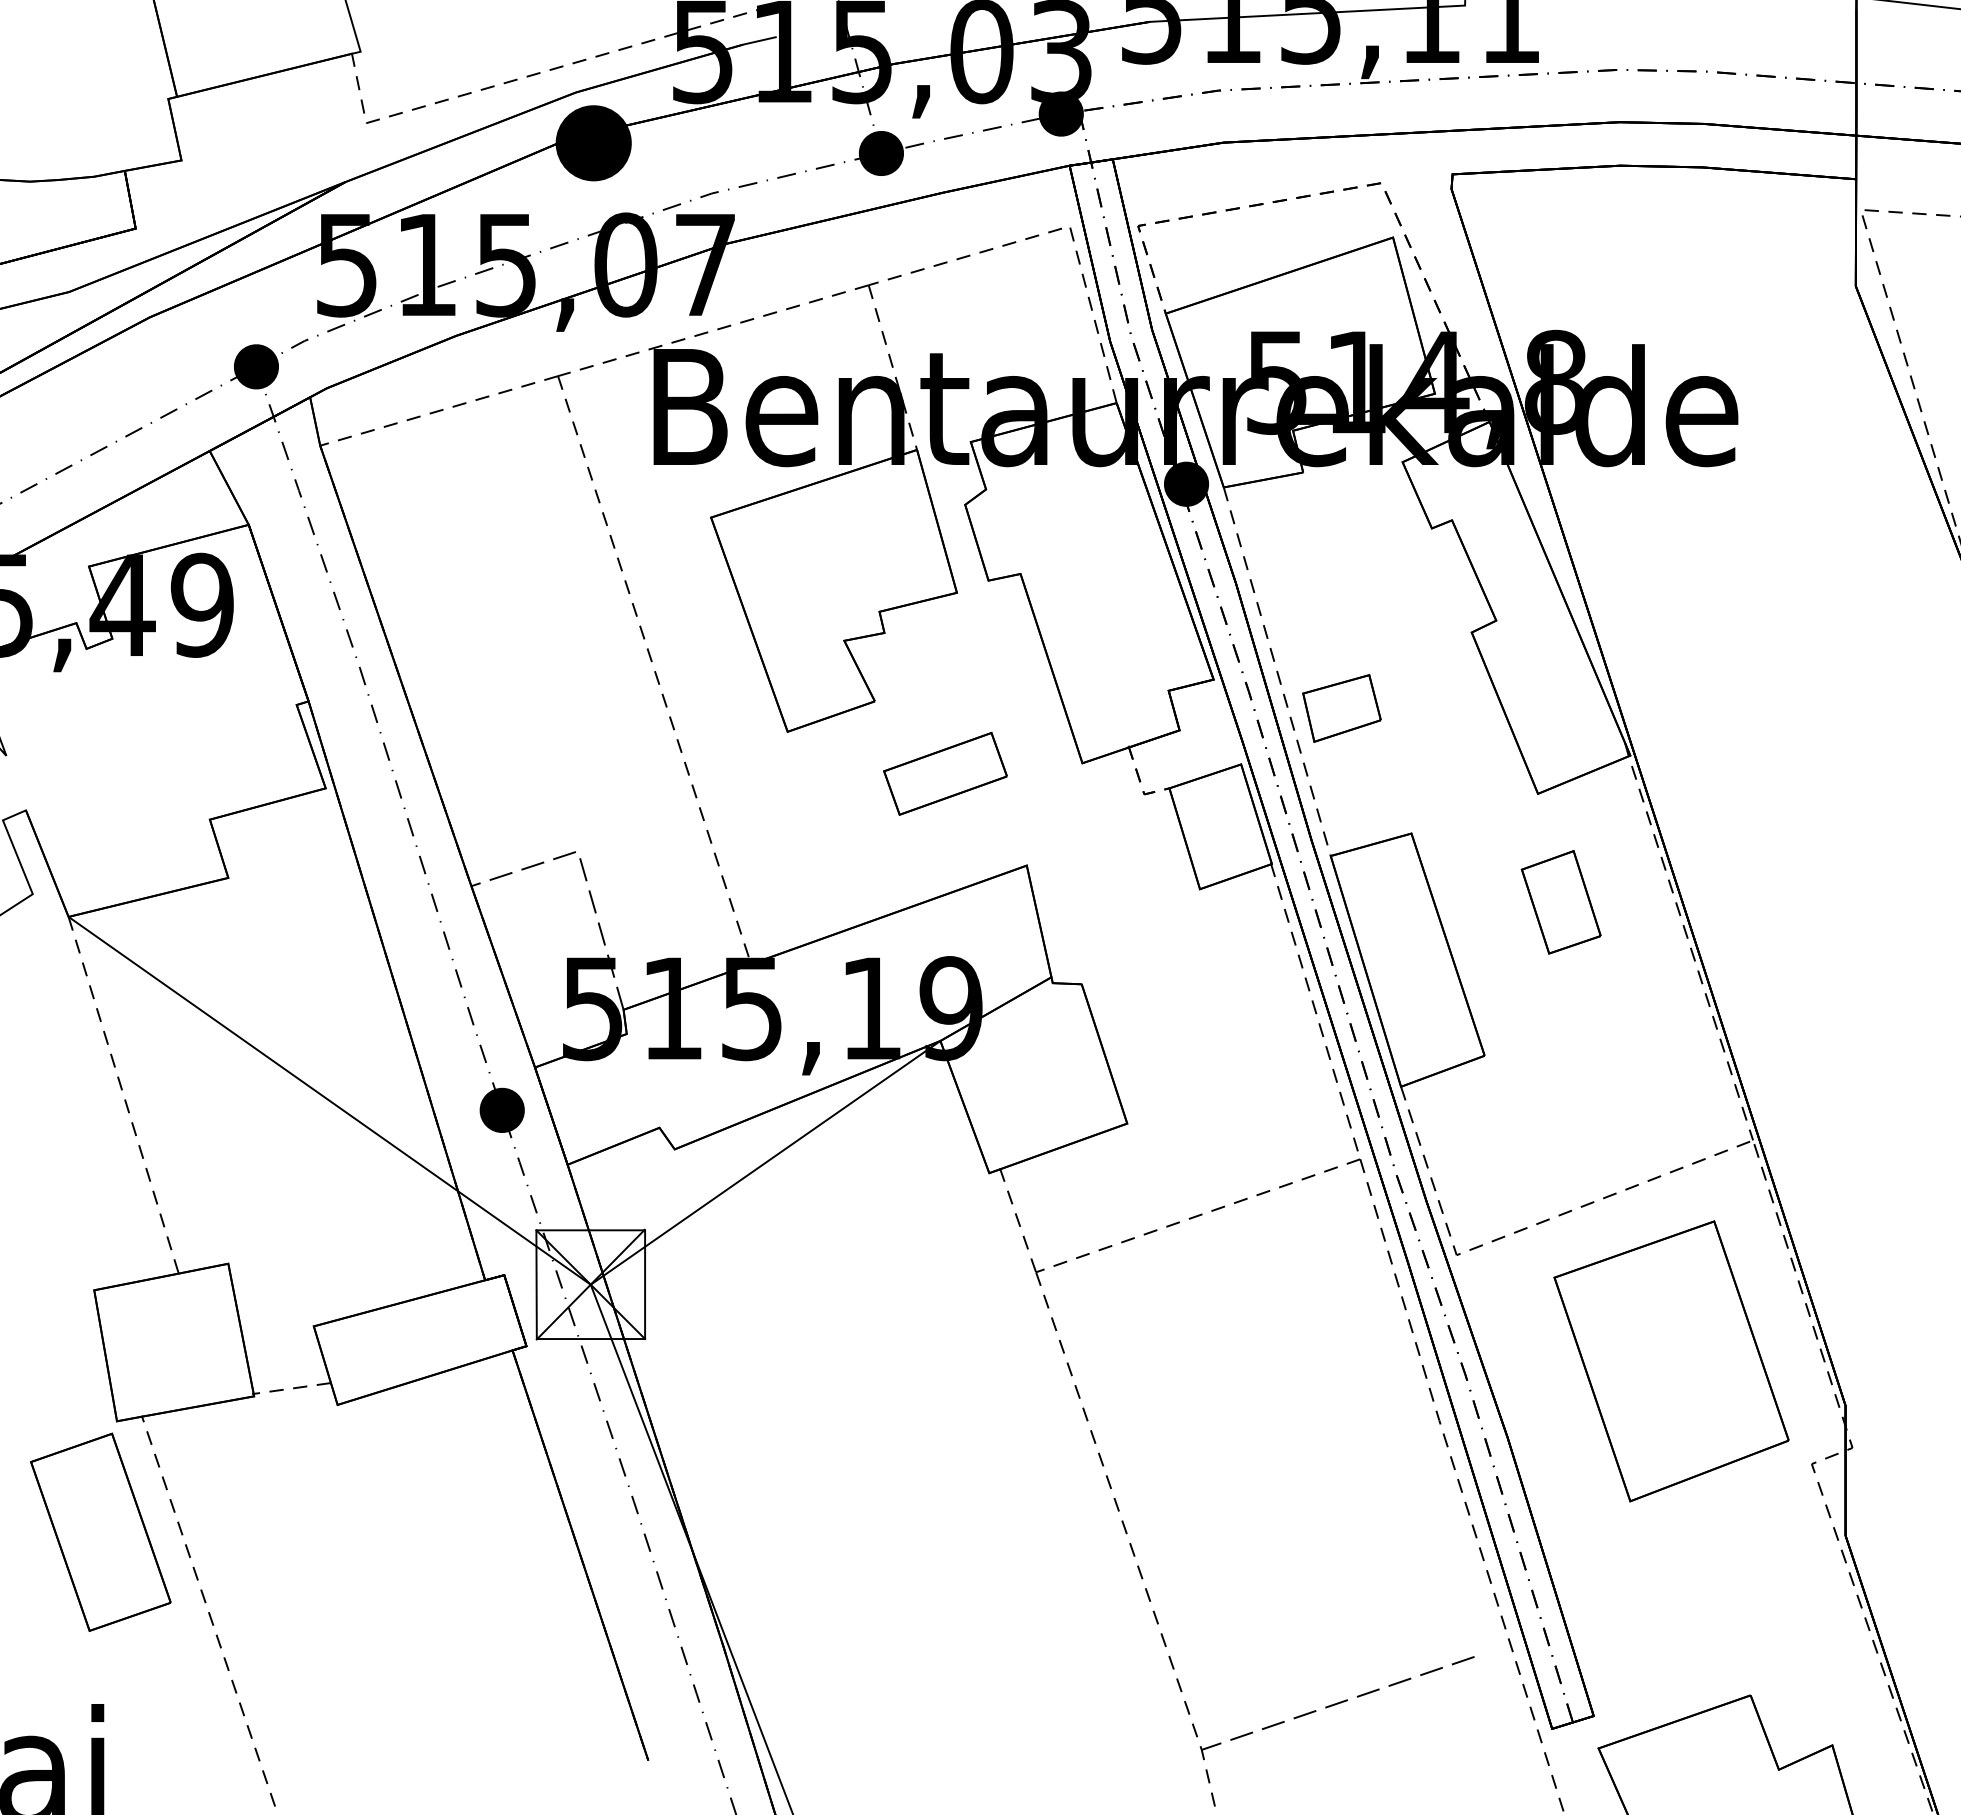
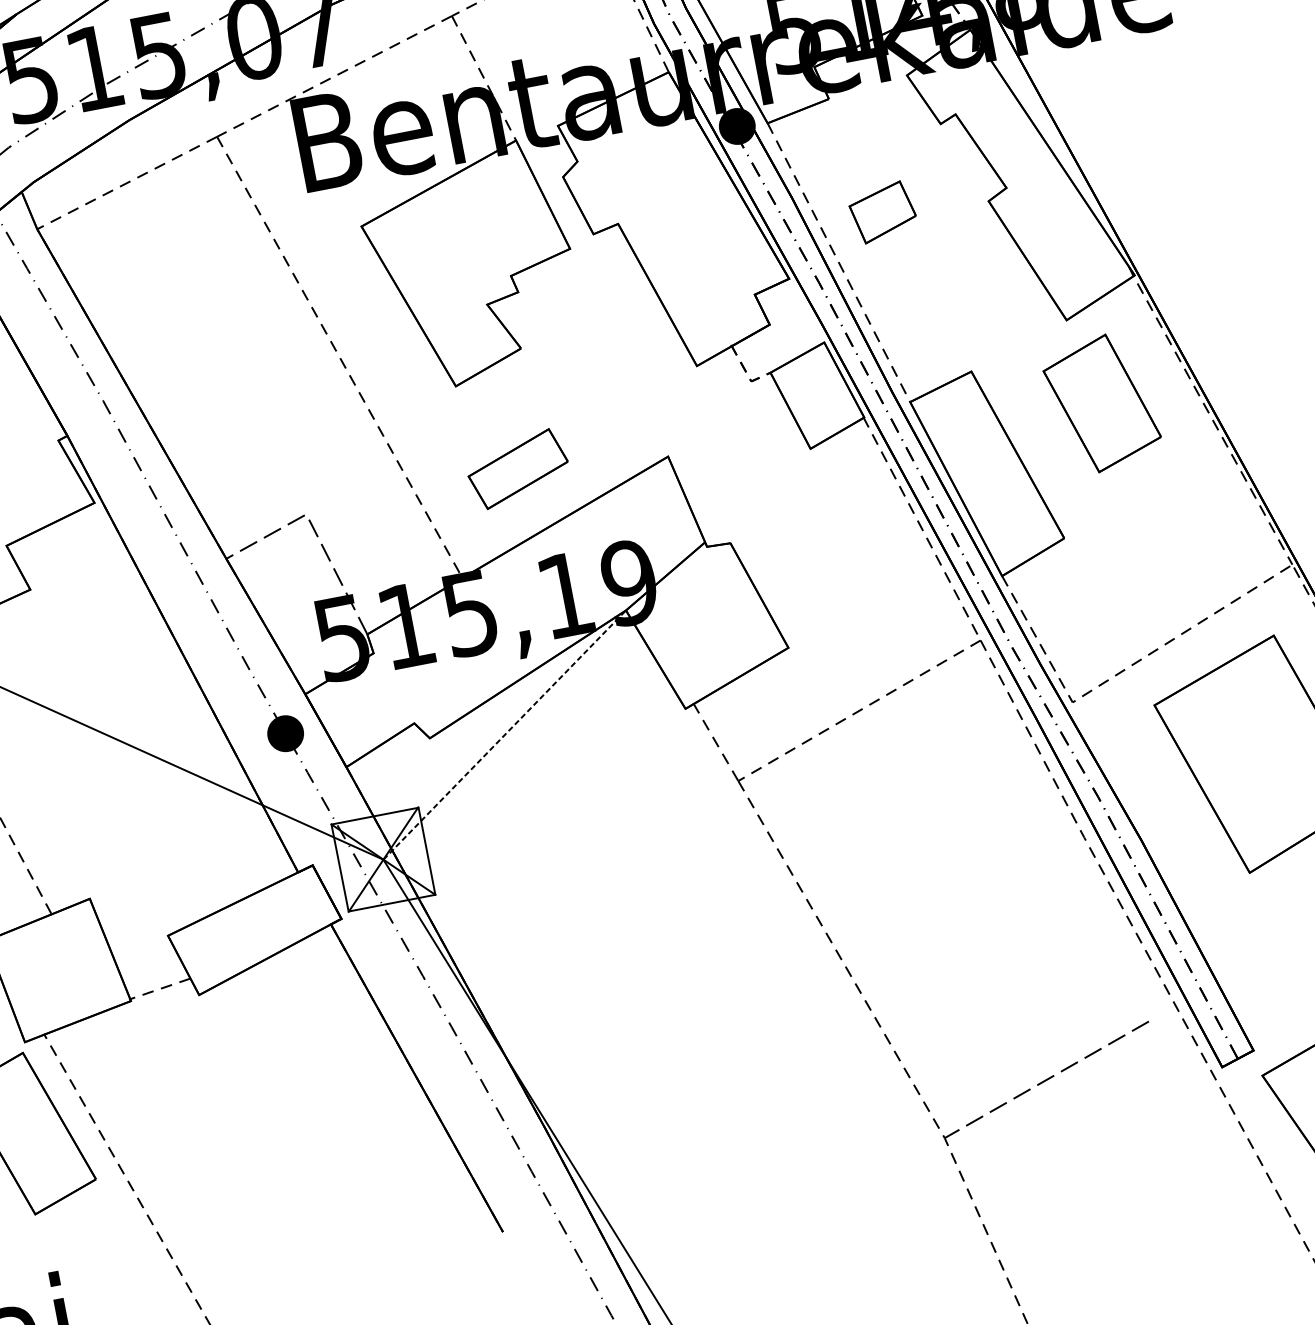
part: (1341, 708) -> (882, 212), moved
part: (945, 773) -> (518, 468), moved
part: (1560, 902) -> (1101, 403), size x1.6
line: (766, 1162) -> (505, 734), solid -> dashed

